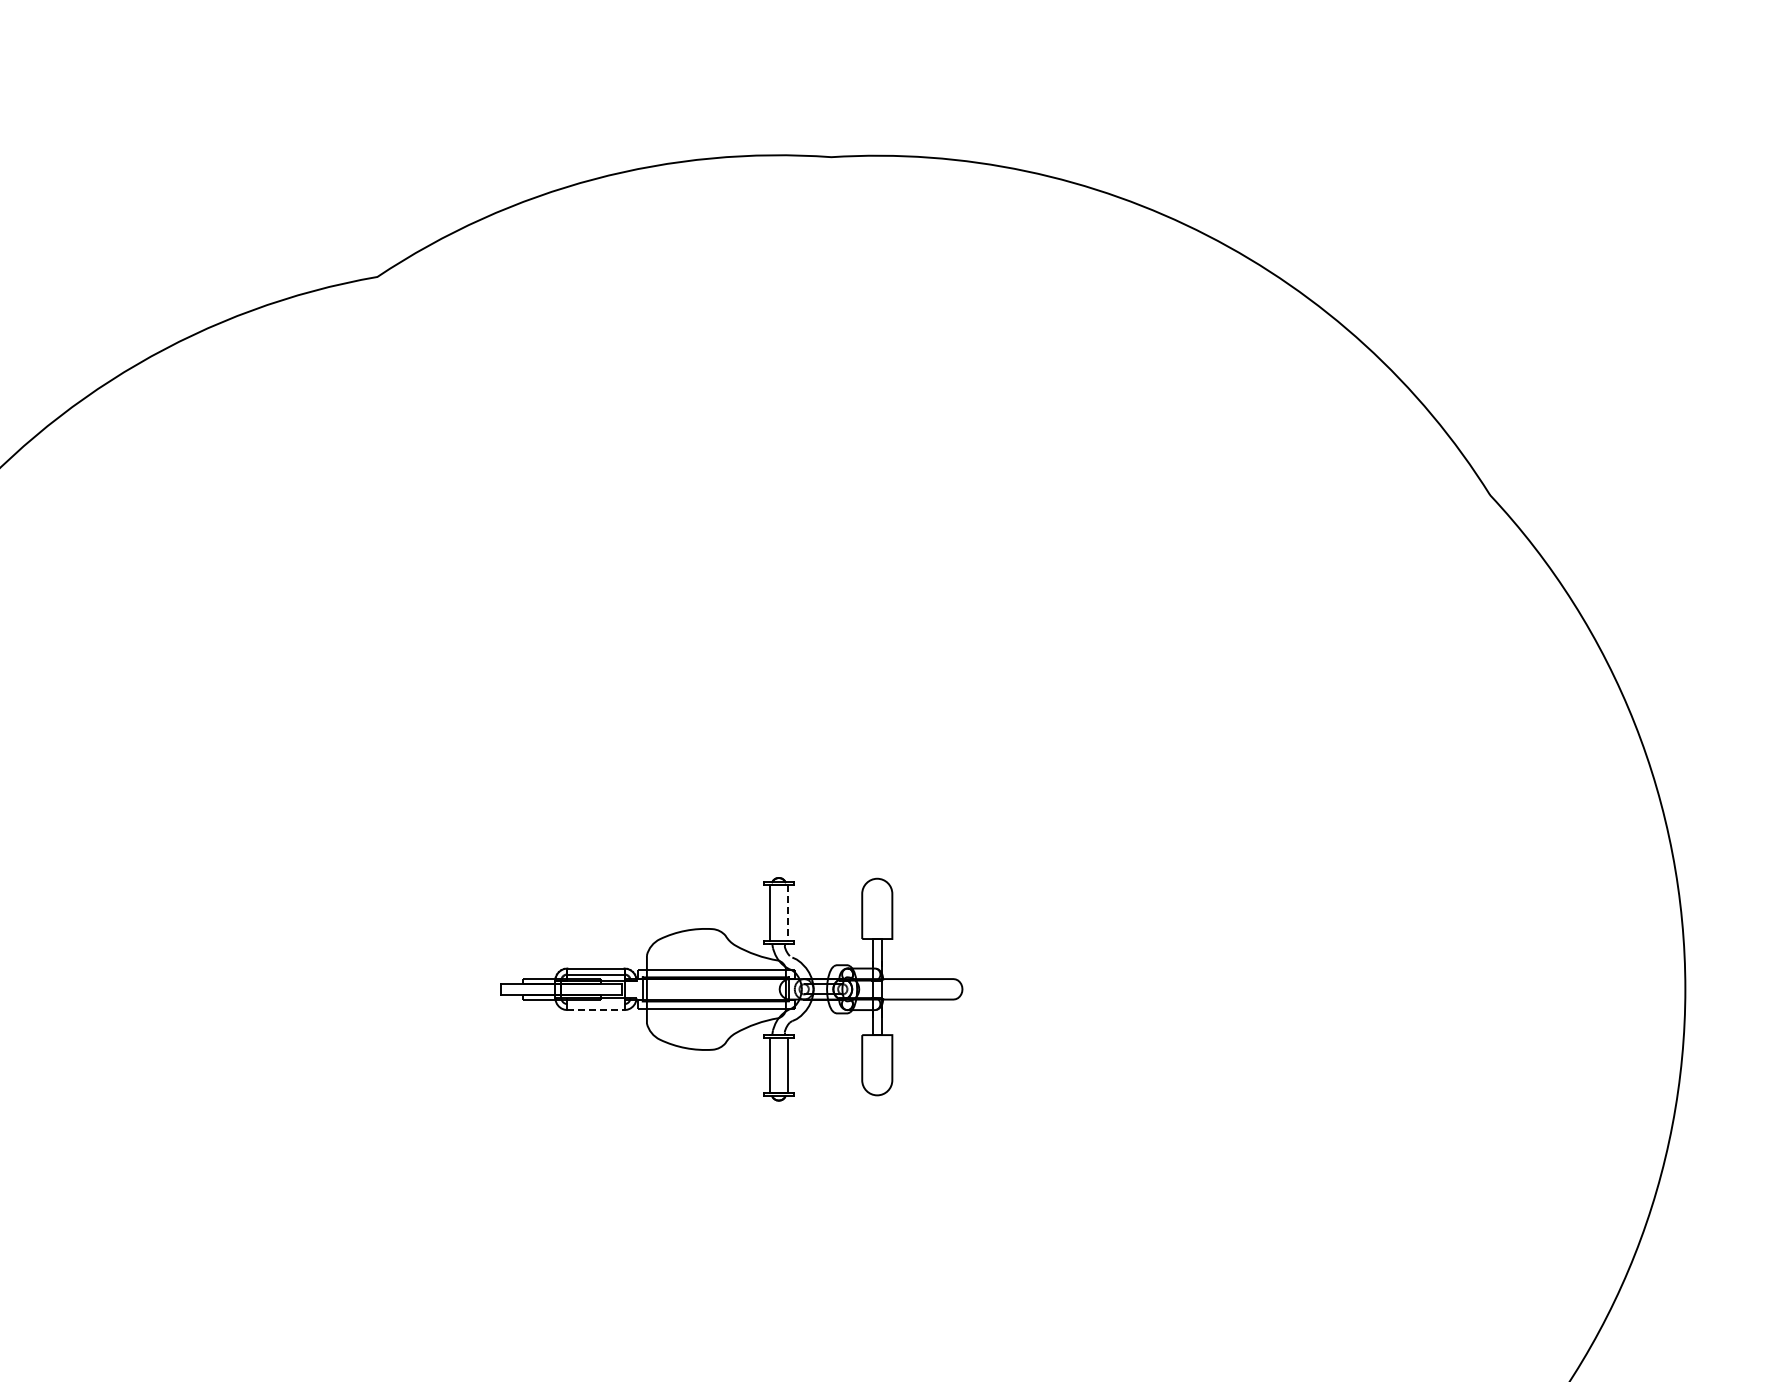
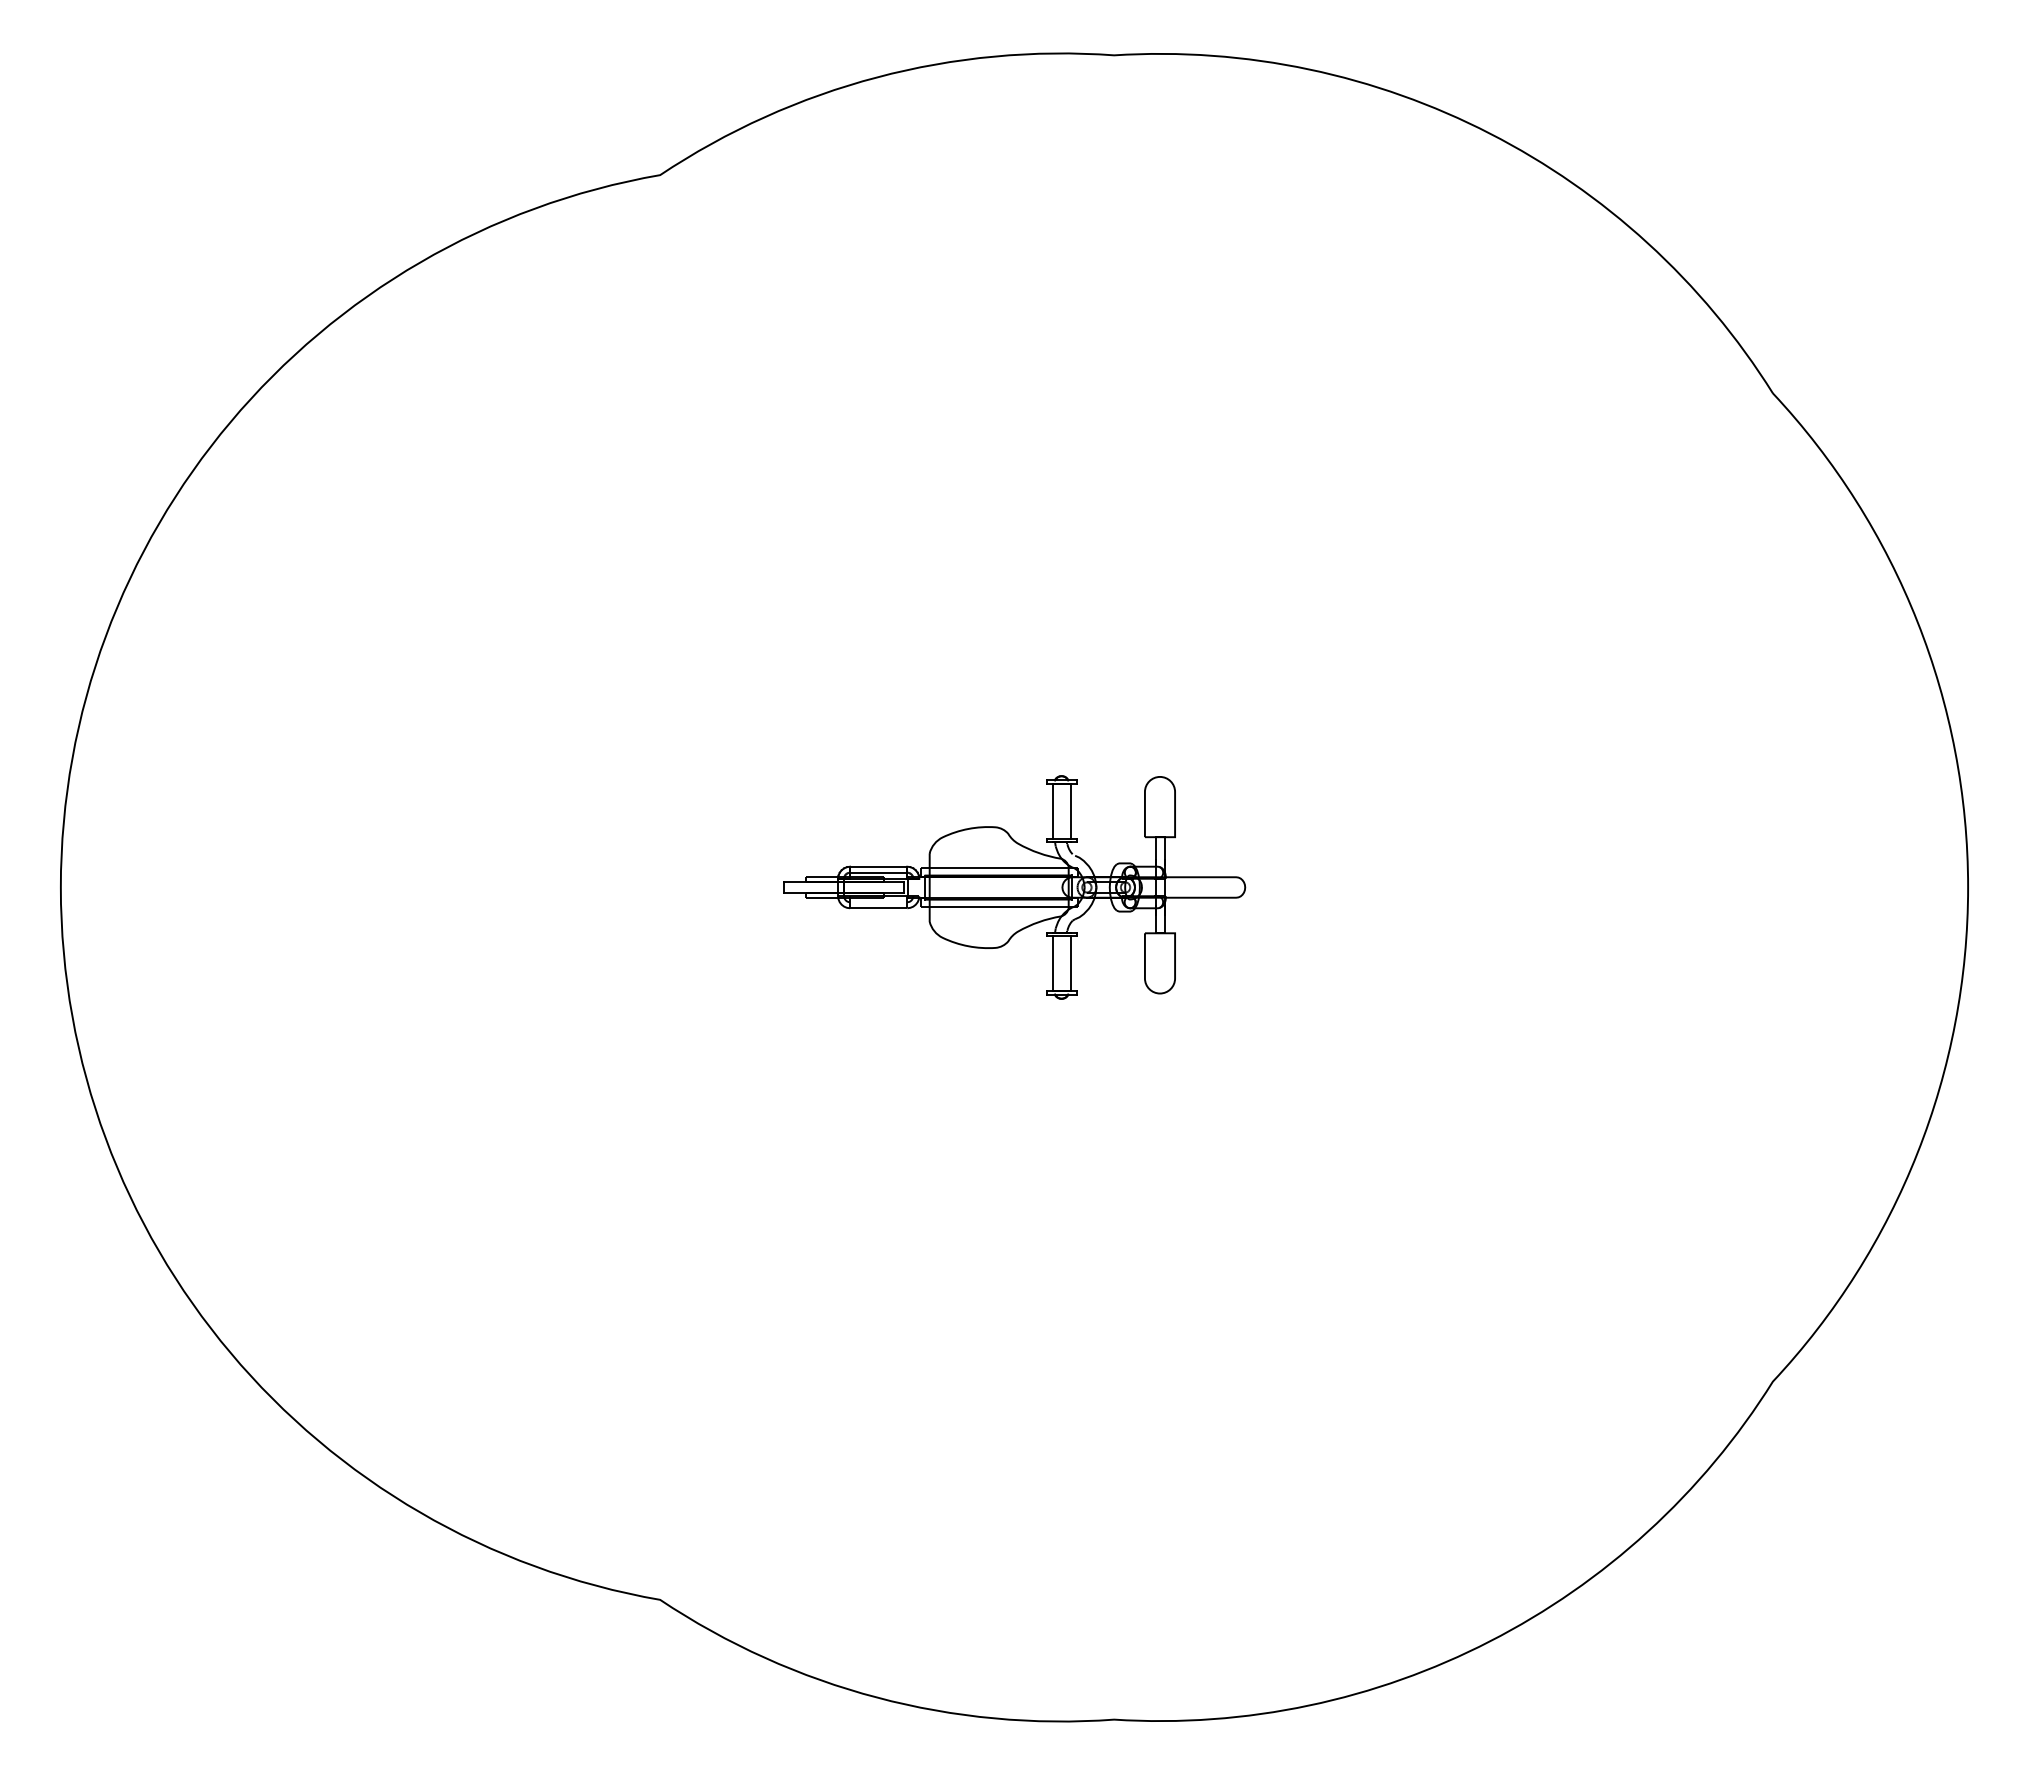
line: (787, 913) -> (1070, 811), dashed -> solid
line: (595, 1010) -> (878, 908), dashed -> solid

